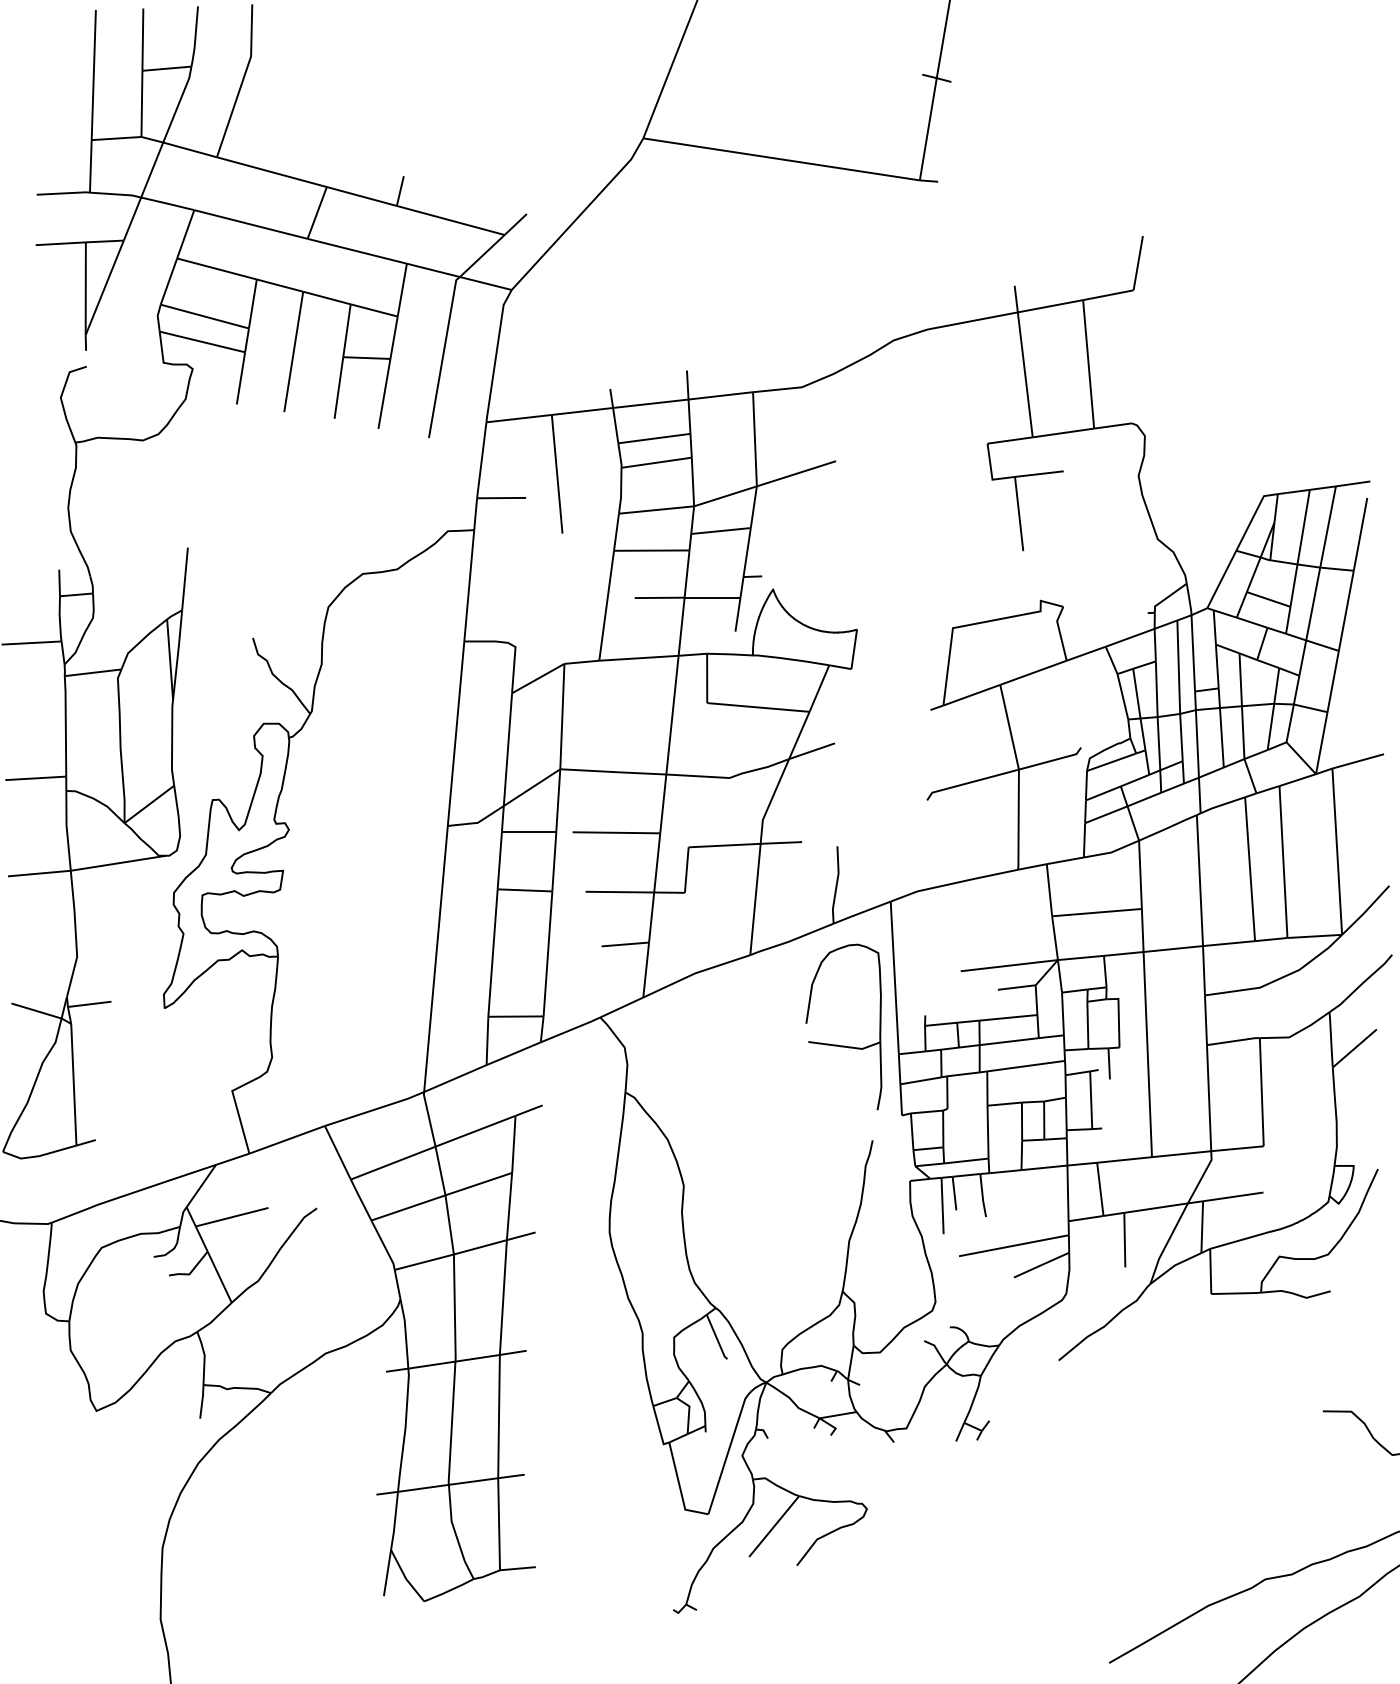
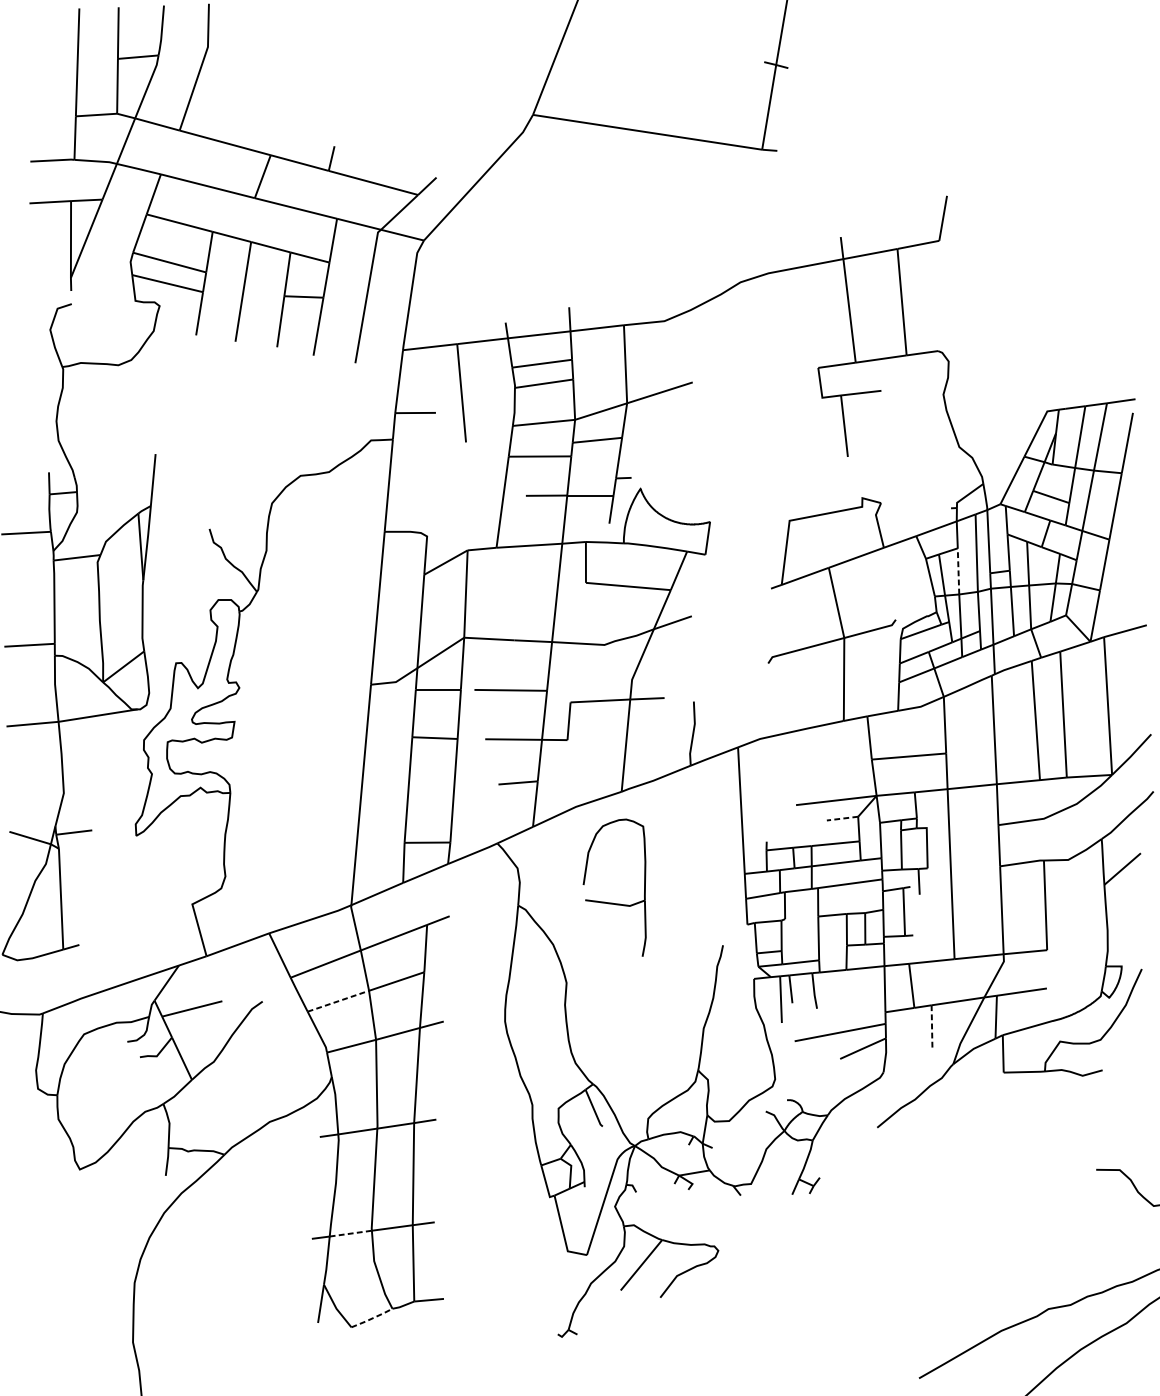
line: (1156, 689) -> (958, 571), solid -> dashed
line: (1016, 987) -> (842, 818), solid -> dashed
part: (837, 1044) -> (609, 902), moved
line: (408, 1207) -> (338, 1000), solid -> dashed
line: (1124, 1240) -> (931, 1028), solid -> dashed
line: (423, 1488) -> (350, 1233), solid -> dashed
line: (449, 1590) -> (372, 1318), solid -> dashed

